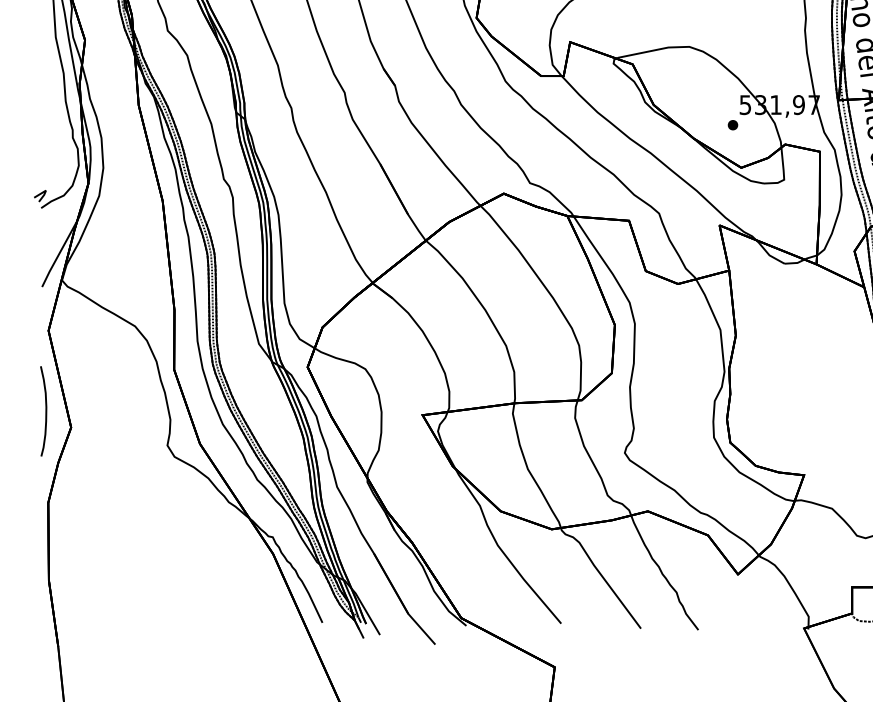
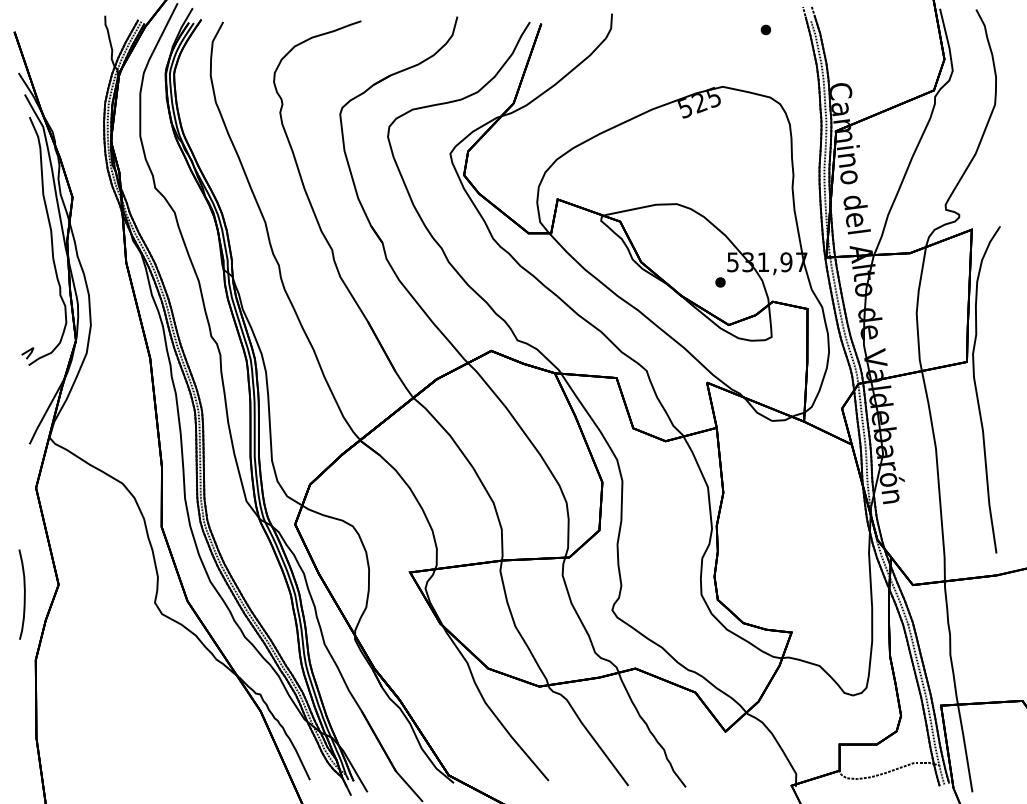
curve: (44, 412) -> (23, 595), moved

